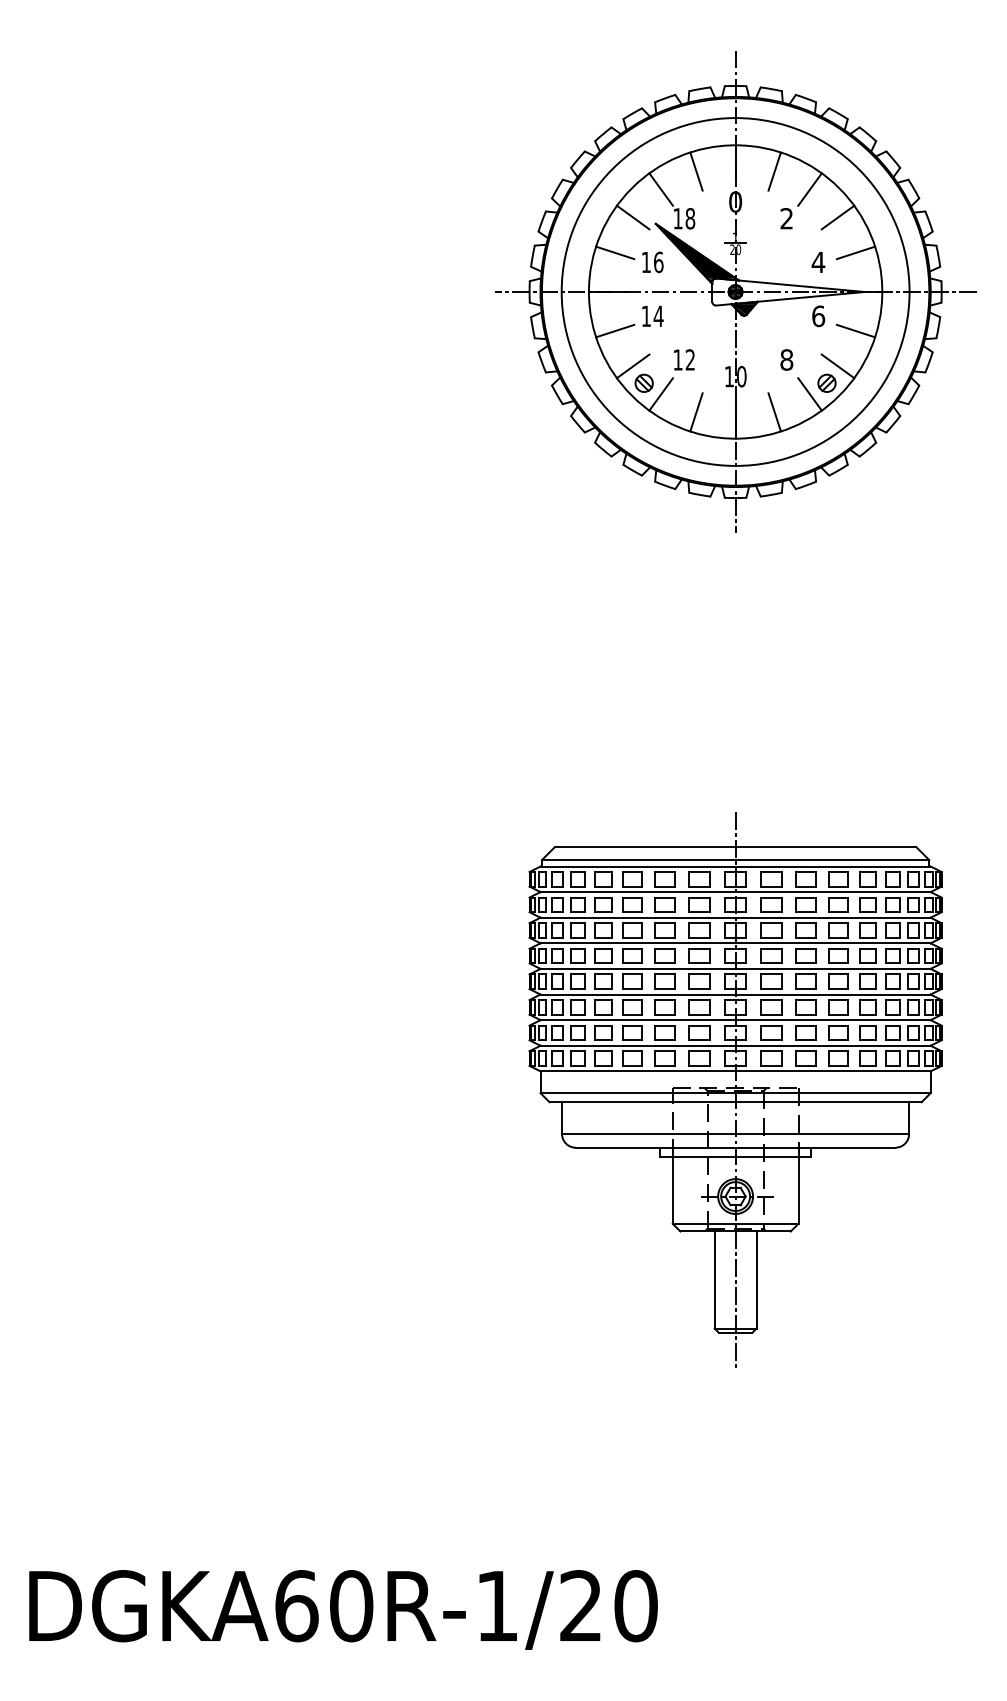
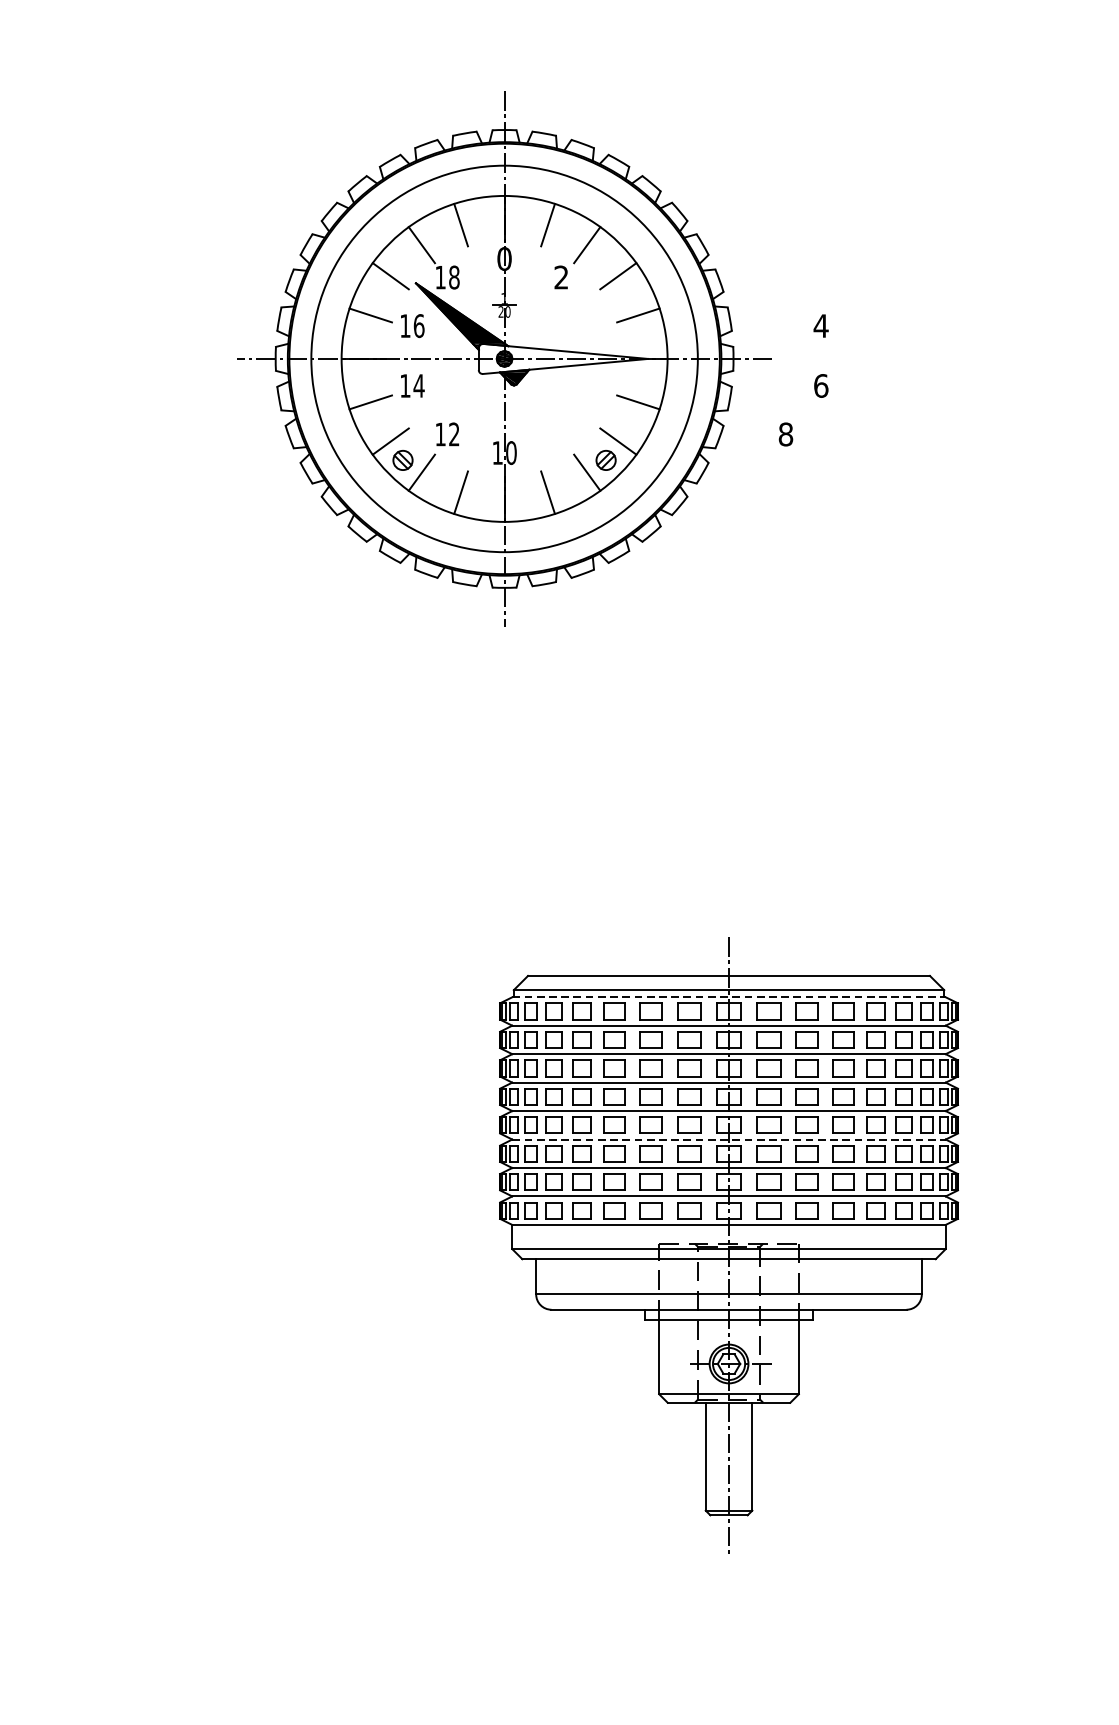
part: (735, 291) -> (504, 358), moved
line: (736, 866) -> (730, 997), solid -> dashed
line: (736, 994) -> (730, 1139), solid -> dashed

